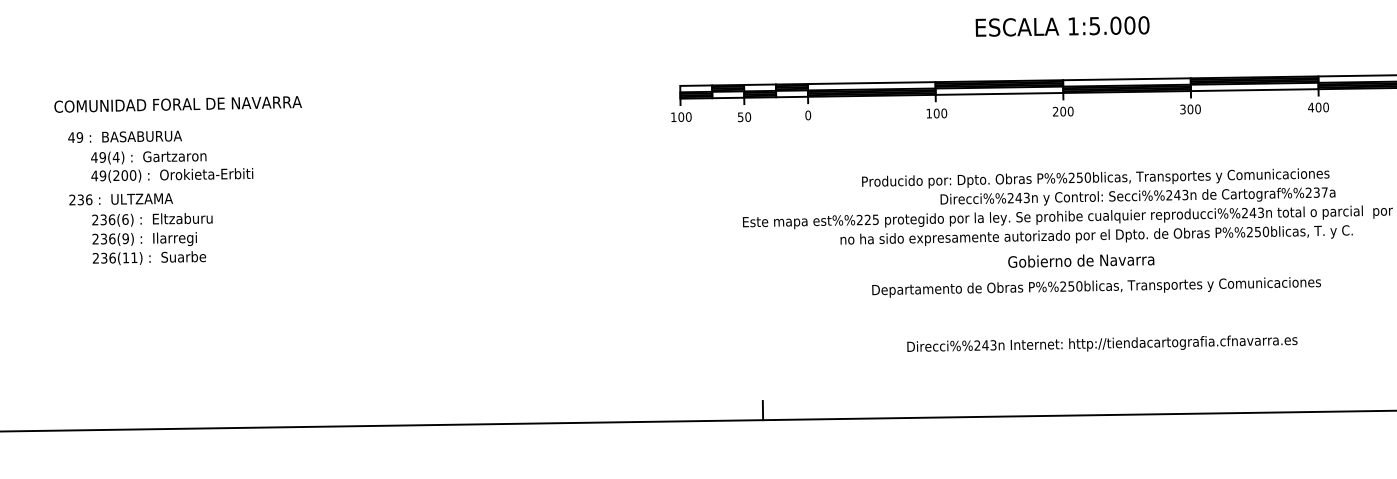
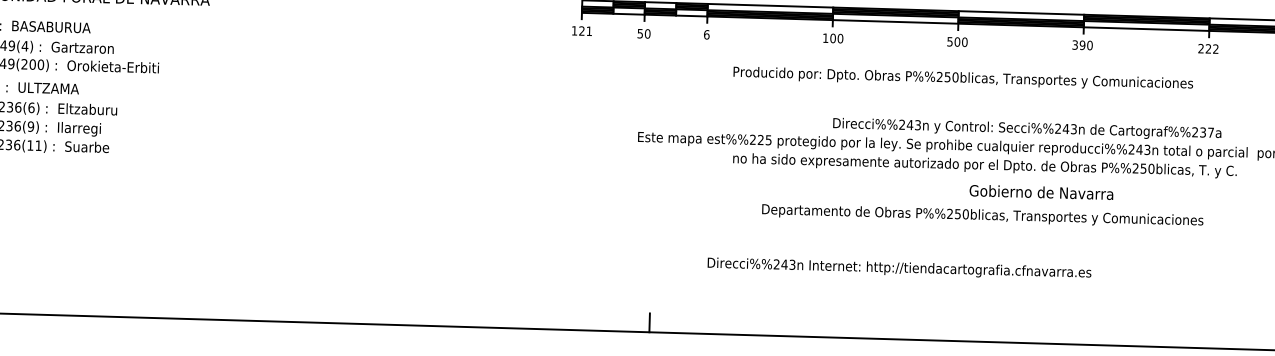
text: (1318, 107) -> (1208, 48), 400 -> 222
text: (1190, 109) -> (1082, 45), 300 -> 390
text: (1055, 111) -> (949, 41), 200 -> 500
text: (808, 114) -> (707, 33), 0 -> 6
text: (684, 117) -> (585, 31), 100 -> 121
text: (1095, 178) -> (963, 78), moved
text: (1081, 260) -> (1041, 192), moved
text: (1102, 343) -> (899, 267), moved

